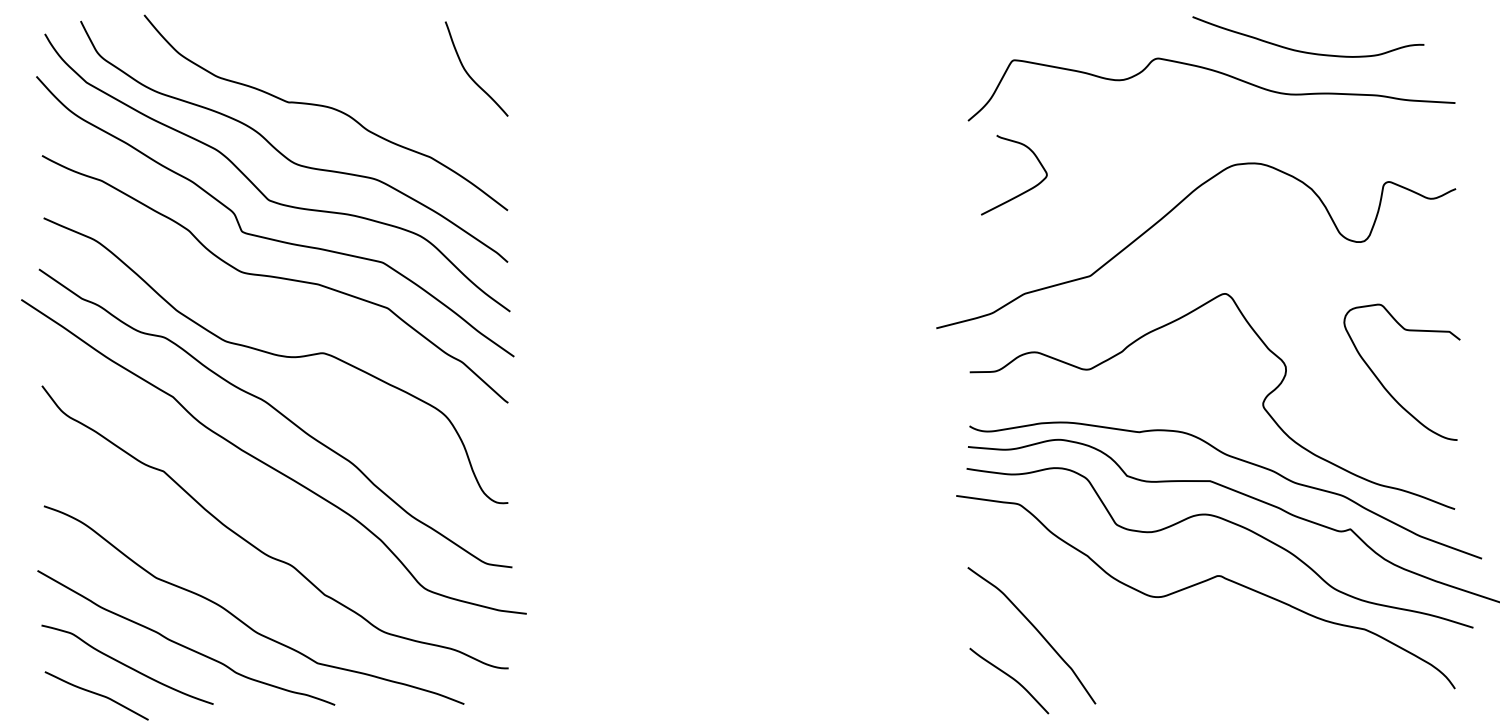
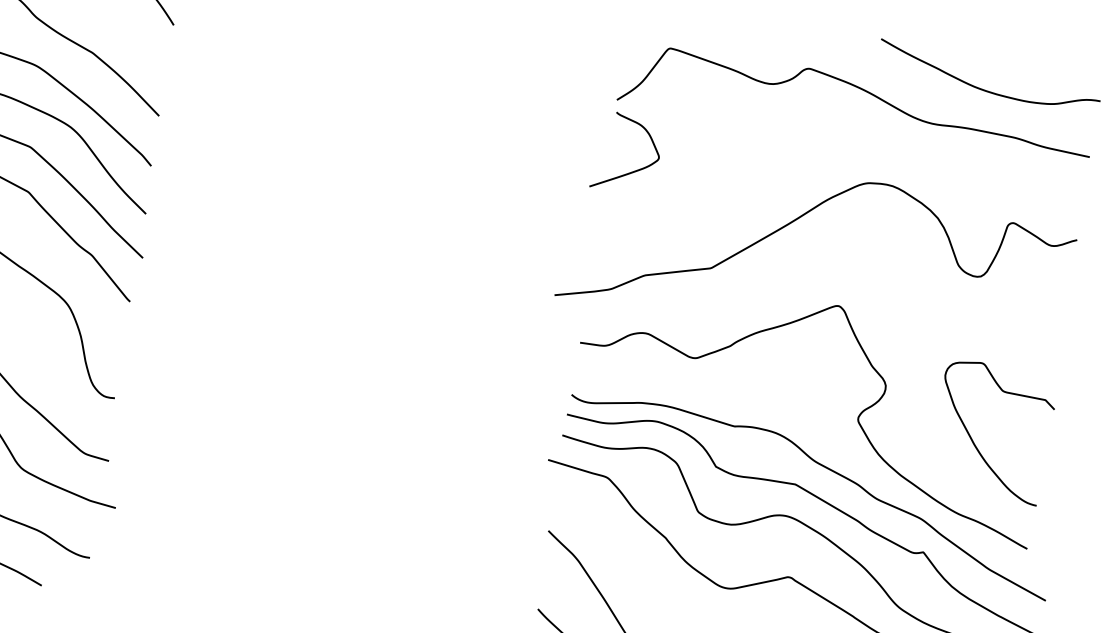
curve: (1306, 51) -> (985, 89), moved
curve: (1022, 192) -> (632, 171), moved
curve: (1383, 384) -> (973, 440), moved

